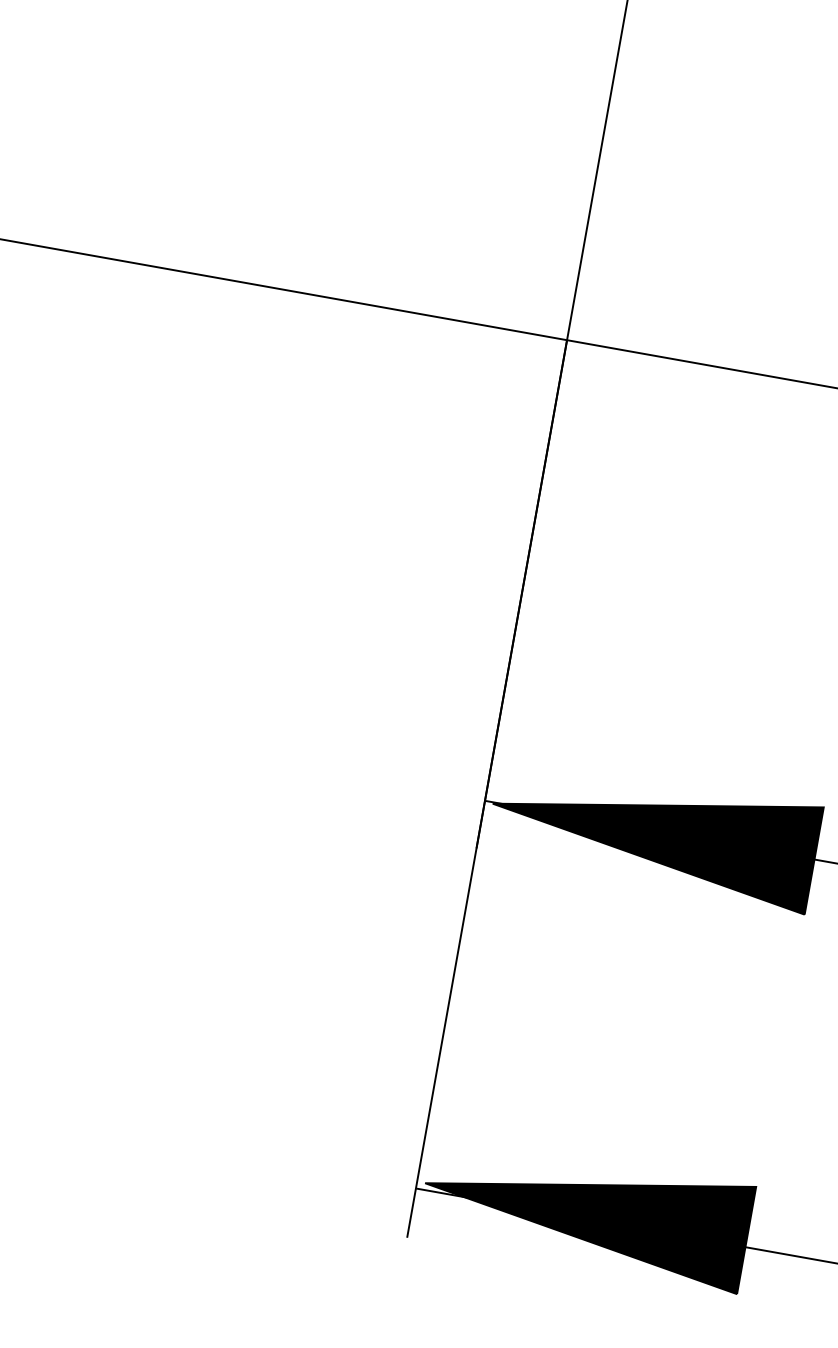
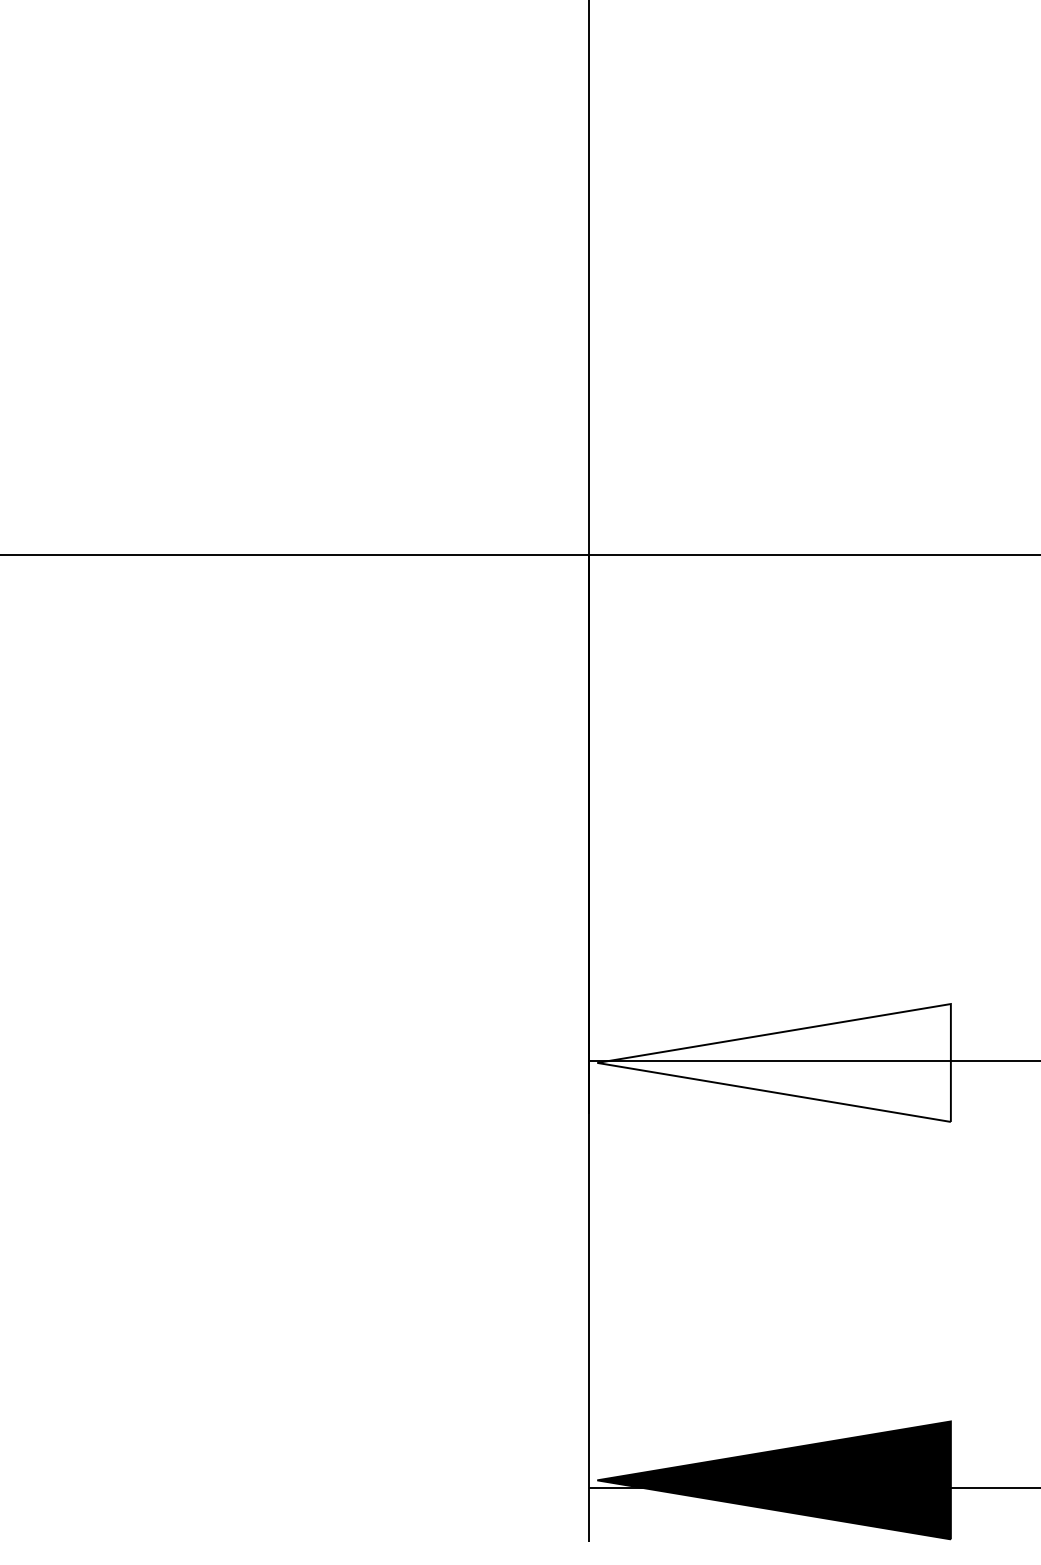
fill: (653, 831) -> (773, 1062), removed

